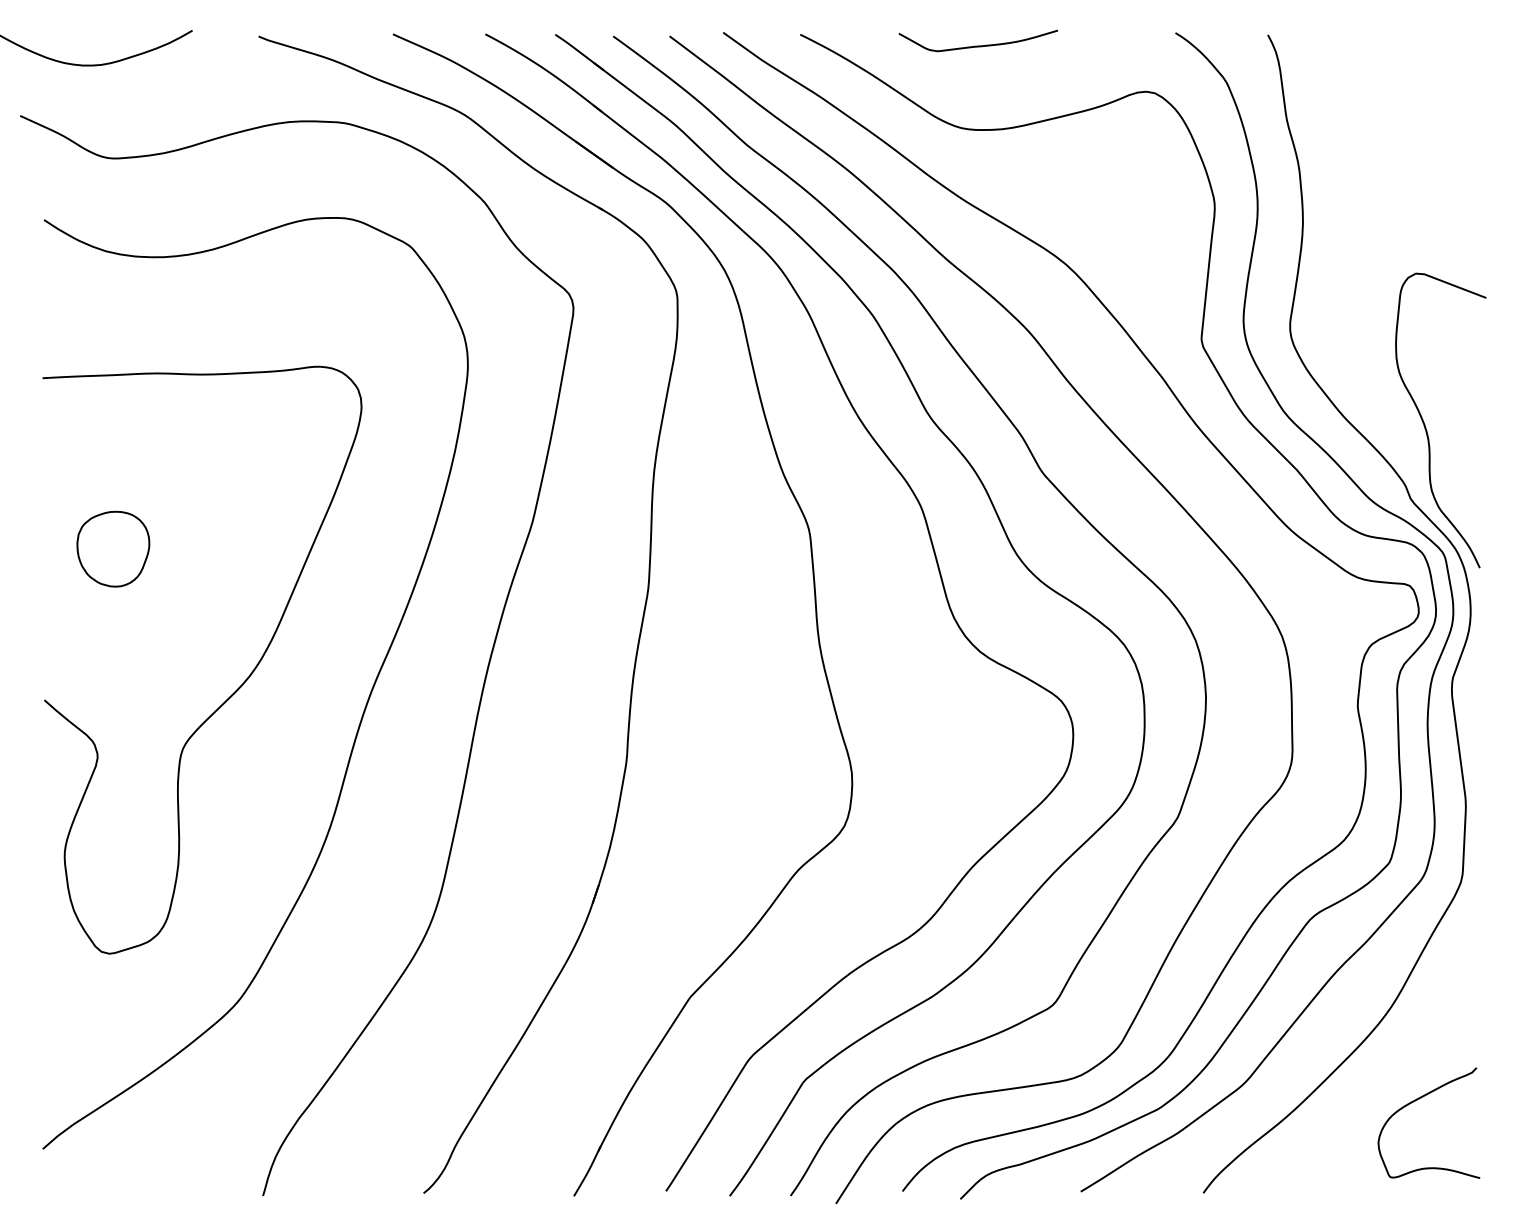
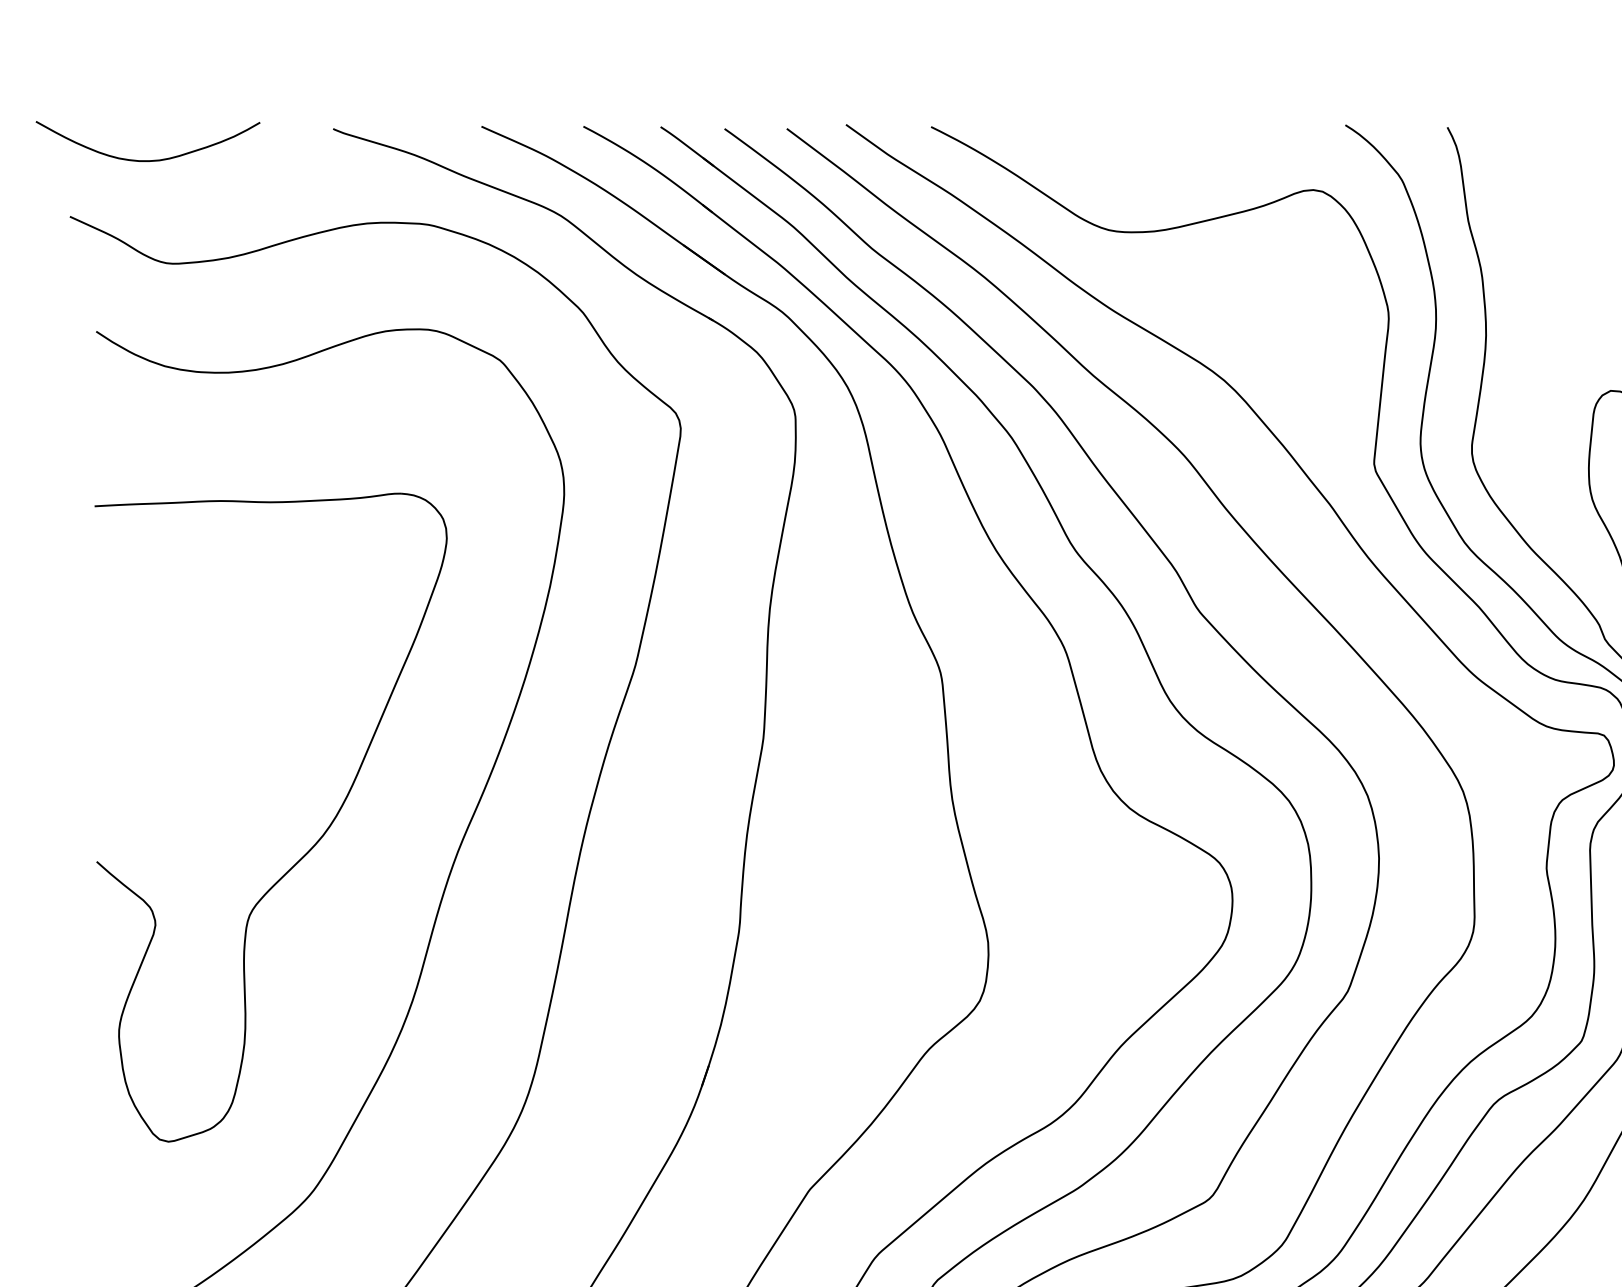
curve: (977, 45) -> (1126, 138), removed
part: (113, 548) -> (172, 694), removed

